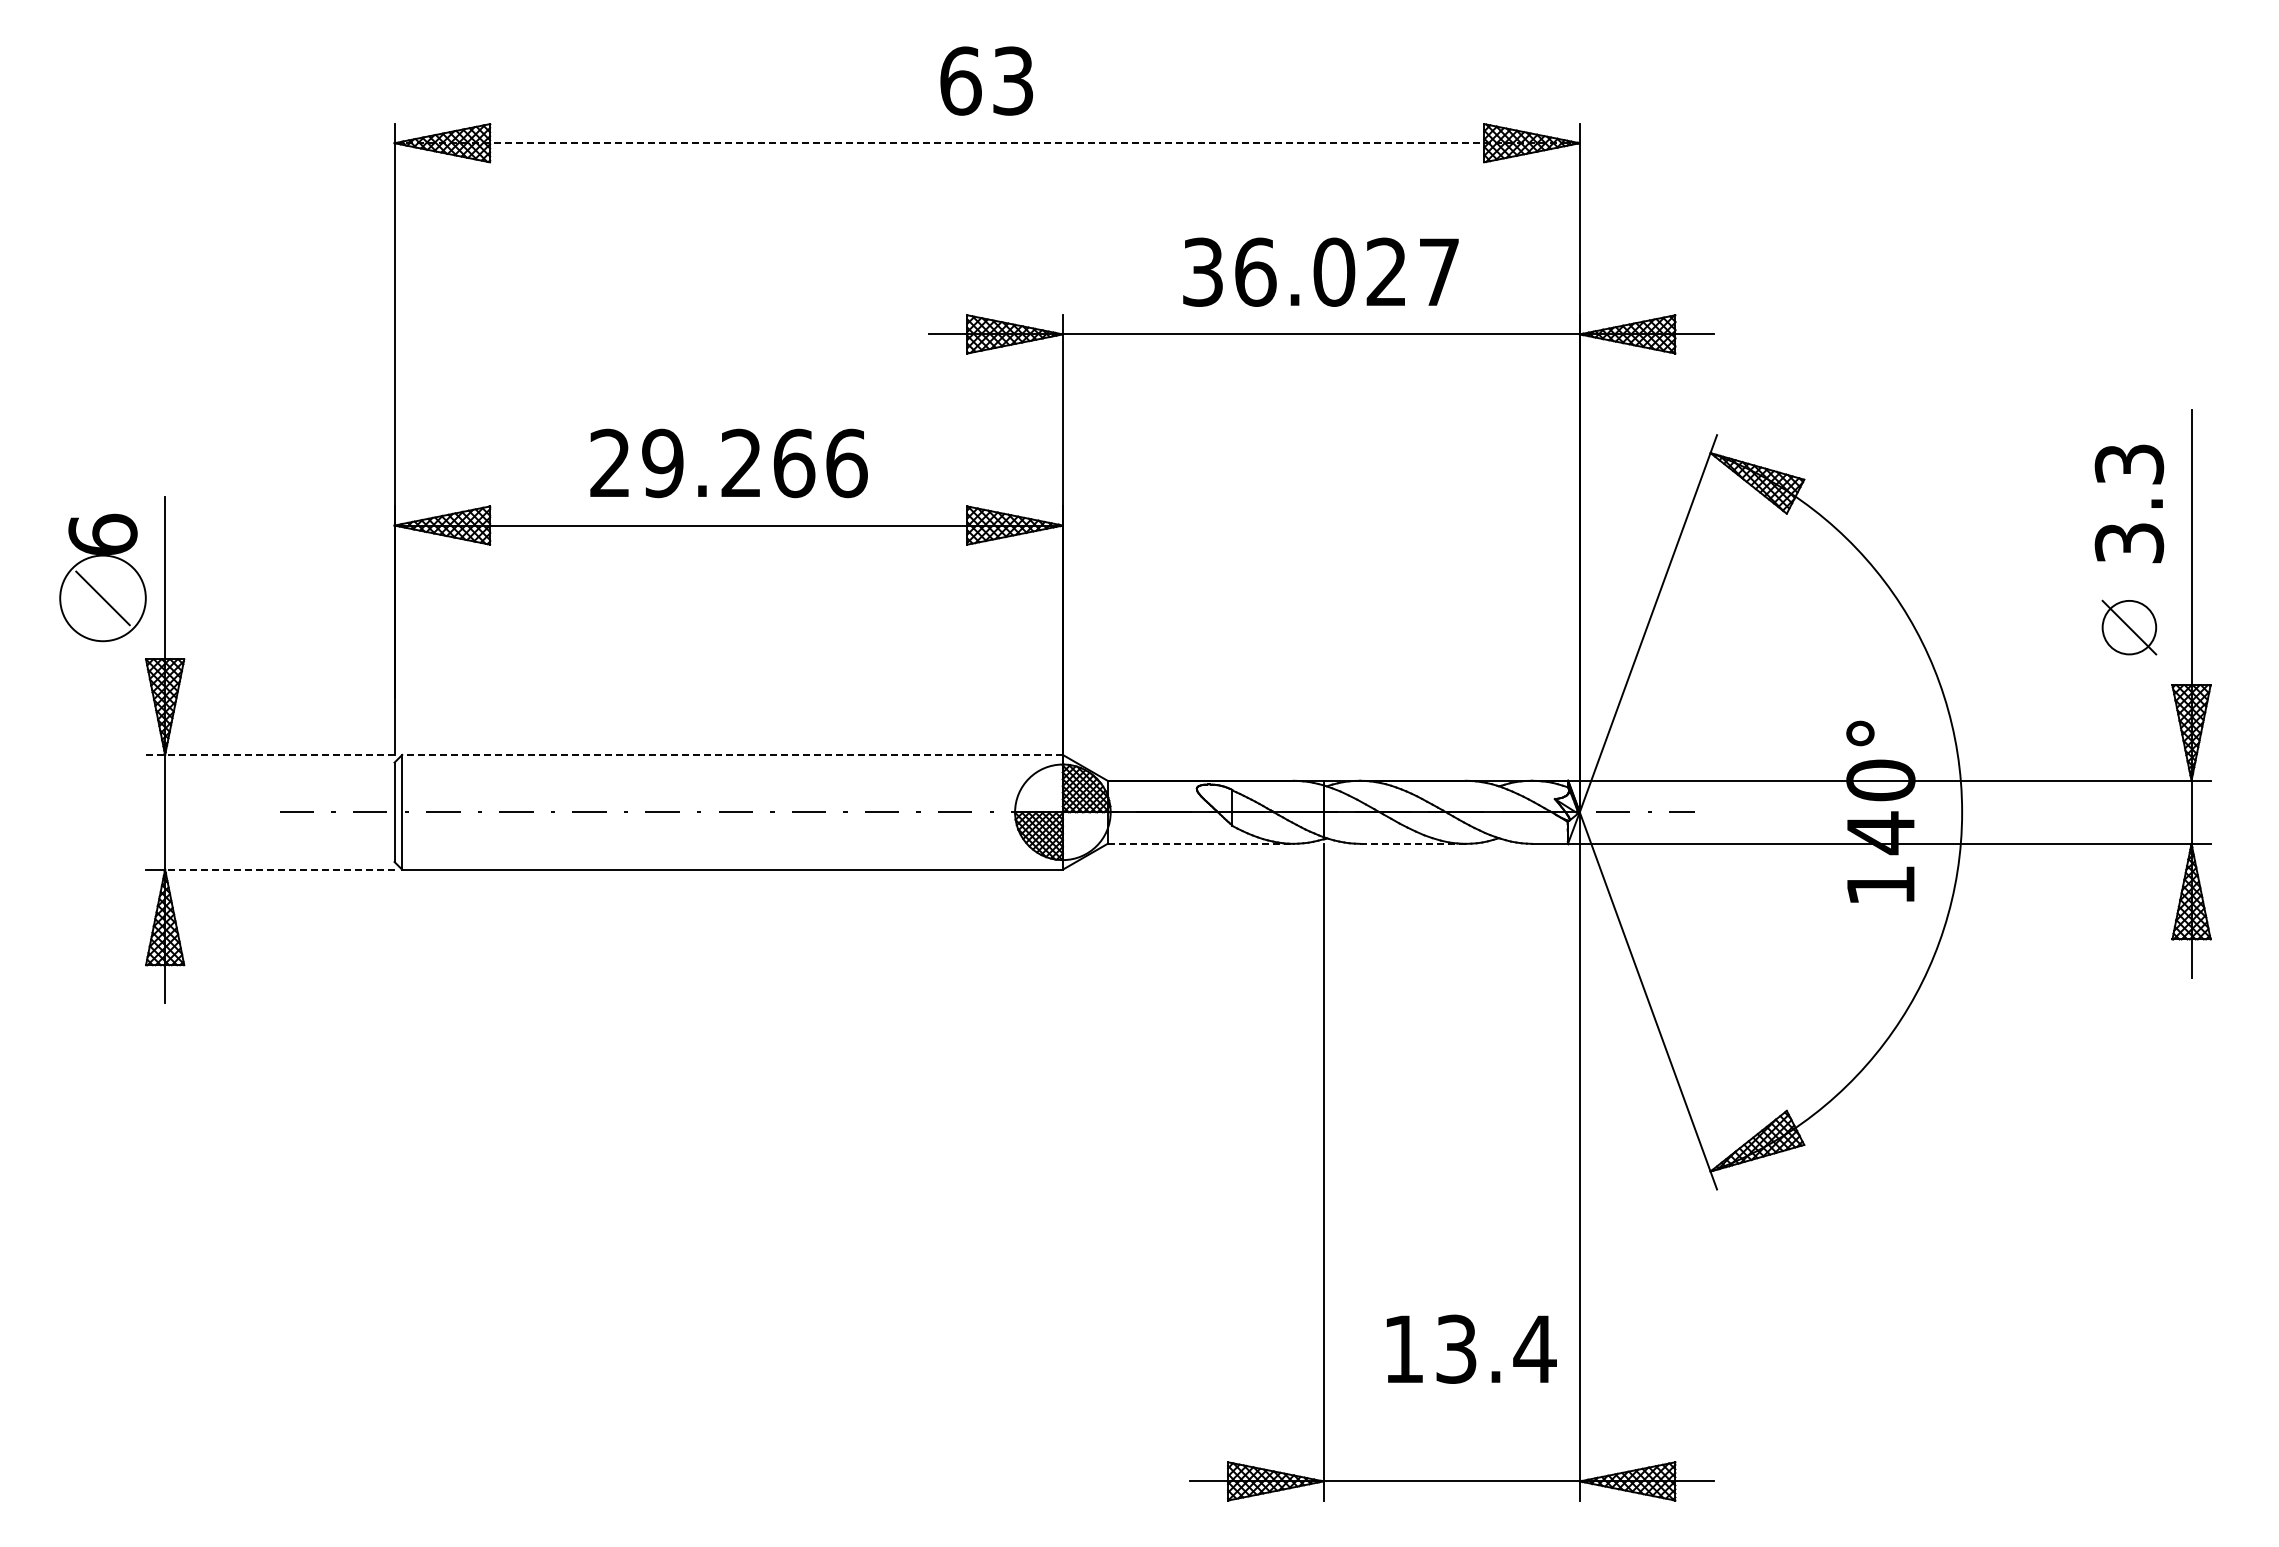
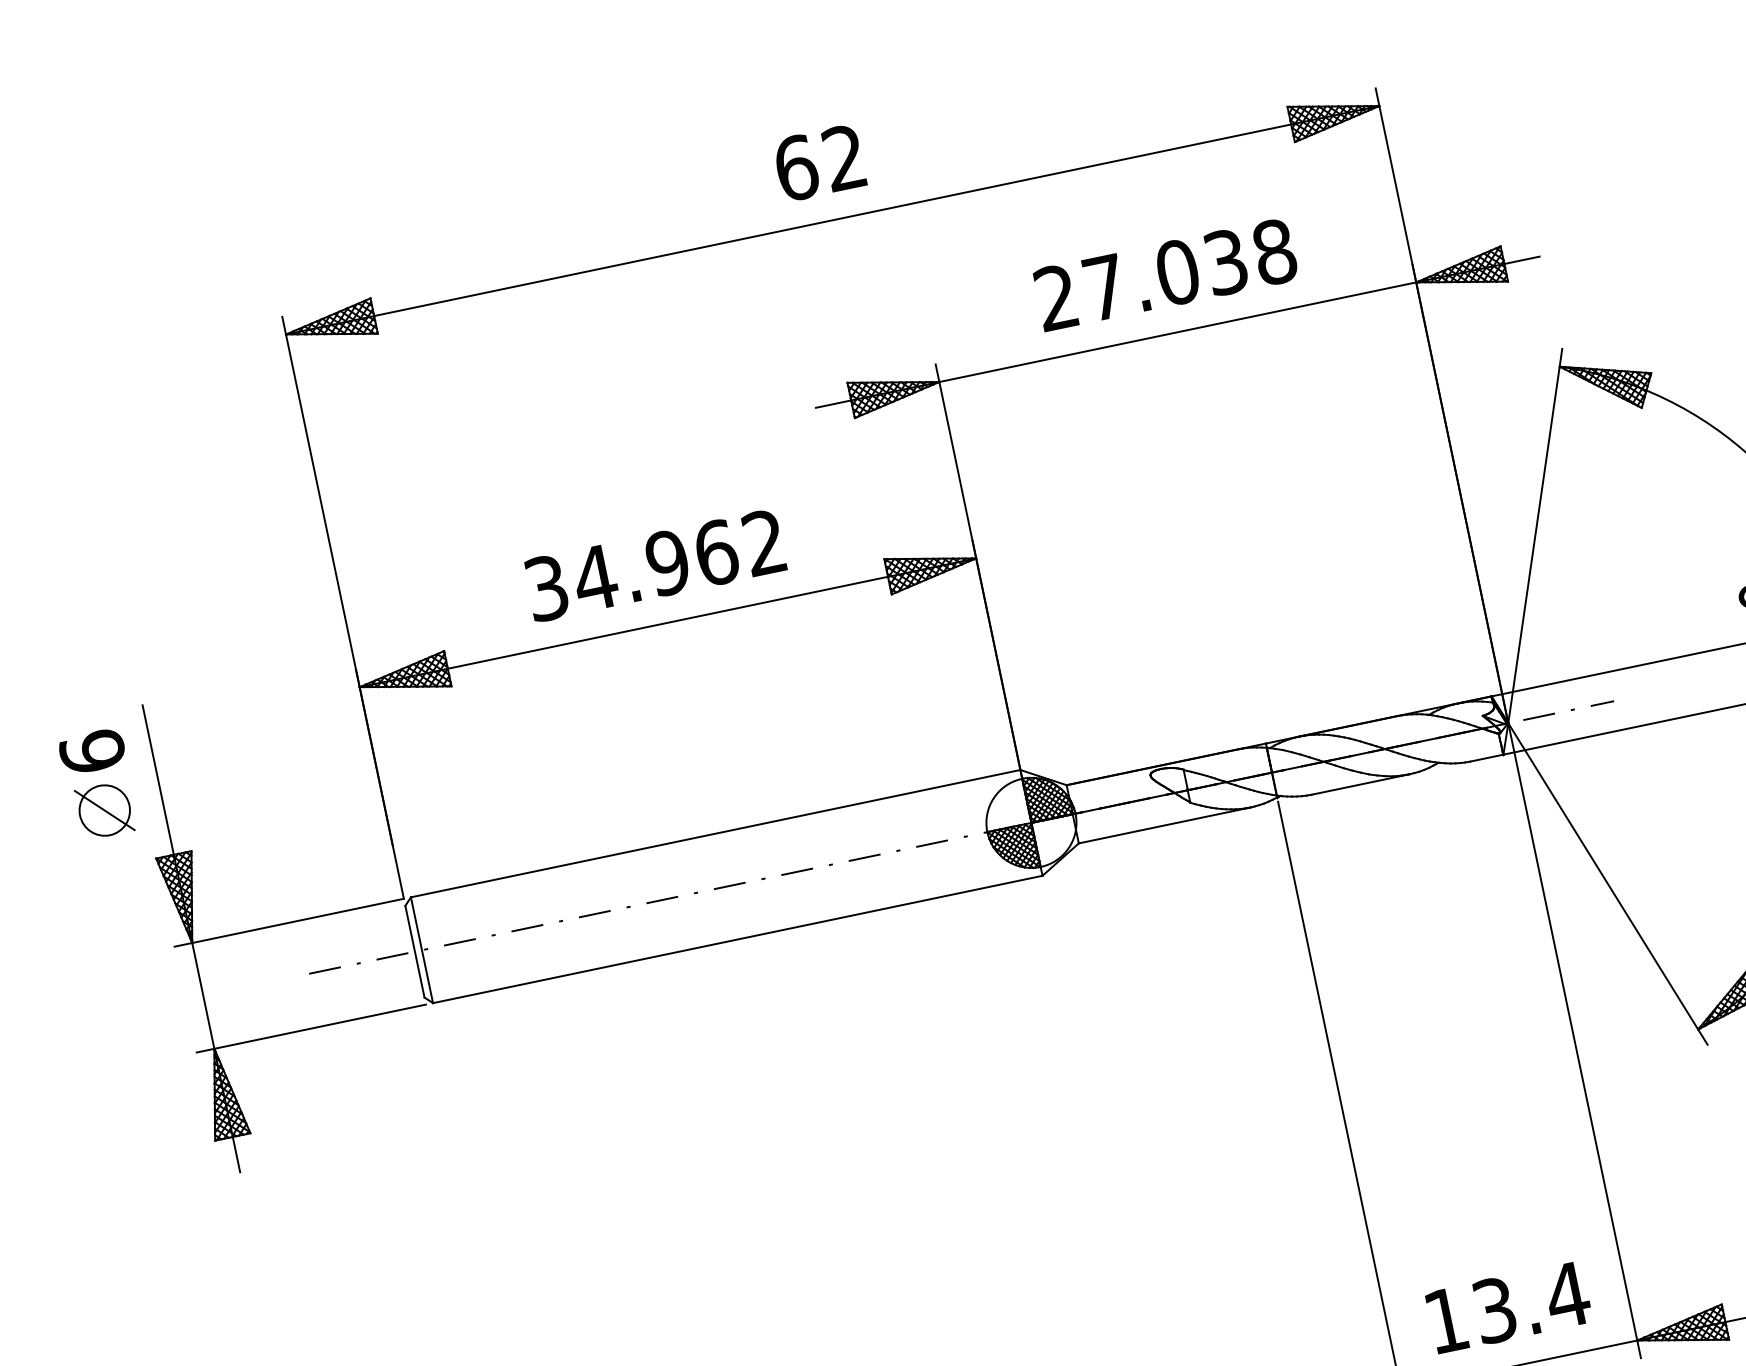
text: (1013, 80) -> (844, 157), 63 -> 62
line: (987, 143) -> (833, 220), dashed -> solid
text: (1321, 271) -> (1165, 274), 36.027 -> 27.038
text: (728, 463) -> (655, 565), 29.266 -> 34.962
circle: (102, 598) -> (104, 810), size x0.62
line: (270, 754) -> (289, 922), dashed -> solid
line: (732, 754) -> (715, 833), dashed -> solid
line: (1201, 843) -> (1165, 824), dashed -> solid
line: (1413, 843) -> (1360, 784), dashed -> solid
line: (279, 869) -> (319, 1026), dashed -> solid
text: (1471, 1348) -> (1508, 1306), moved

